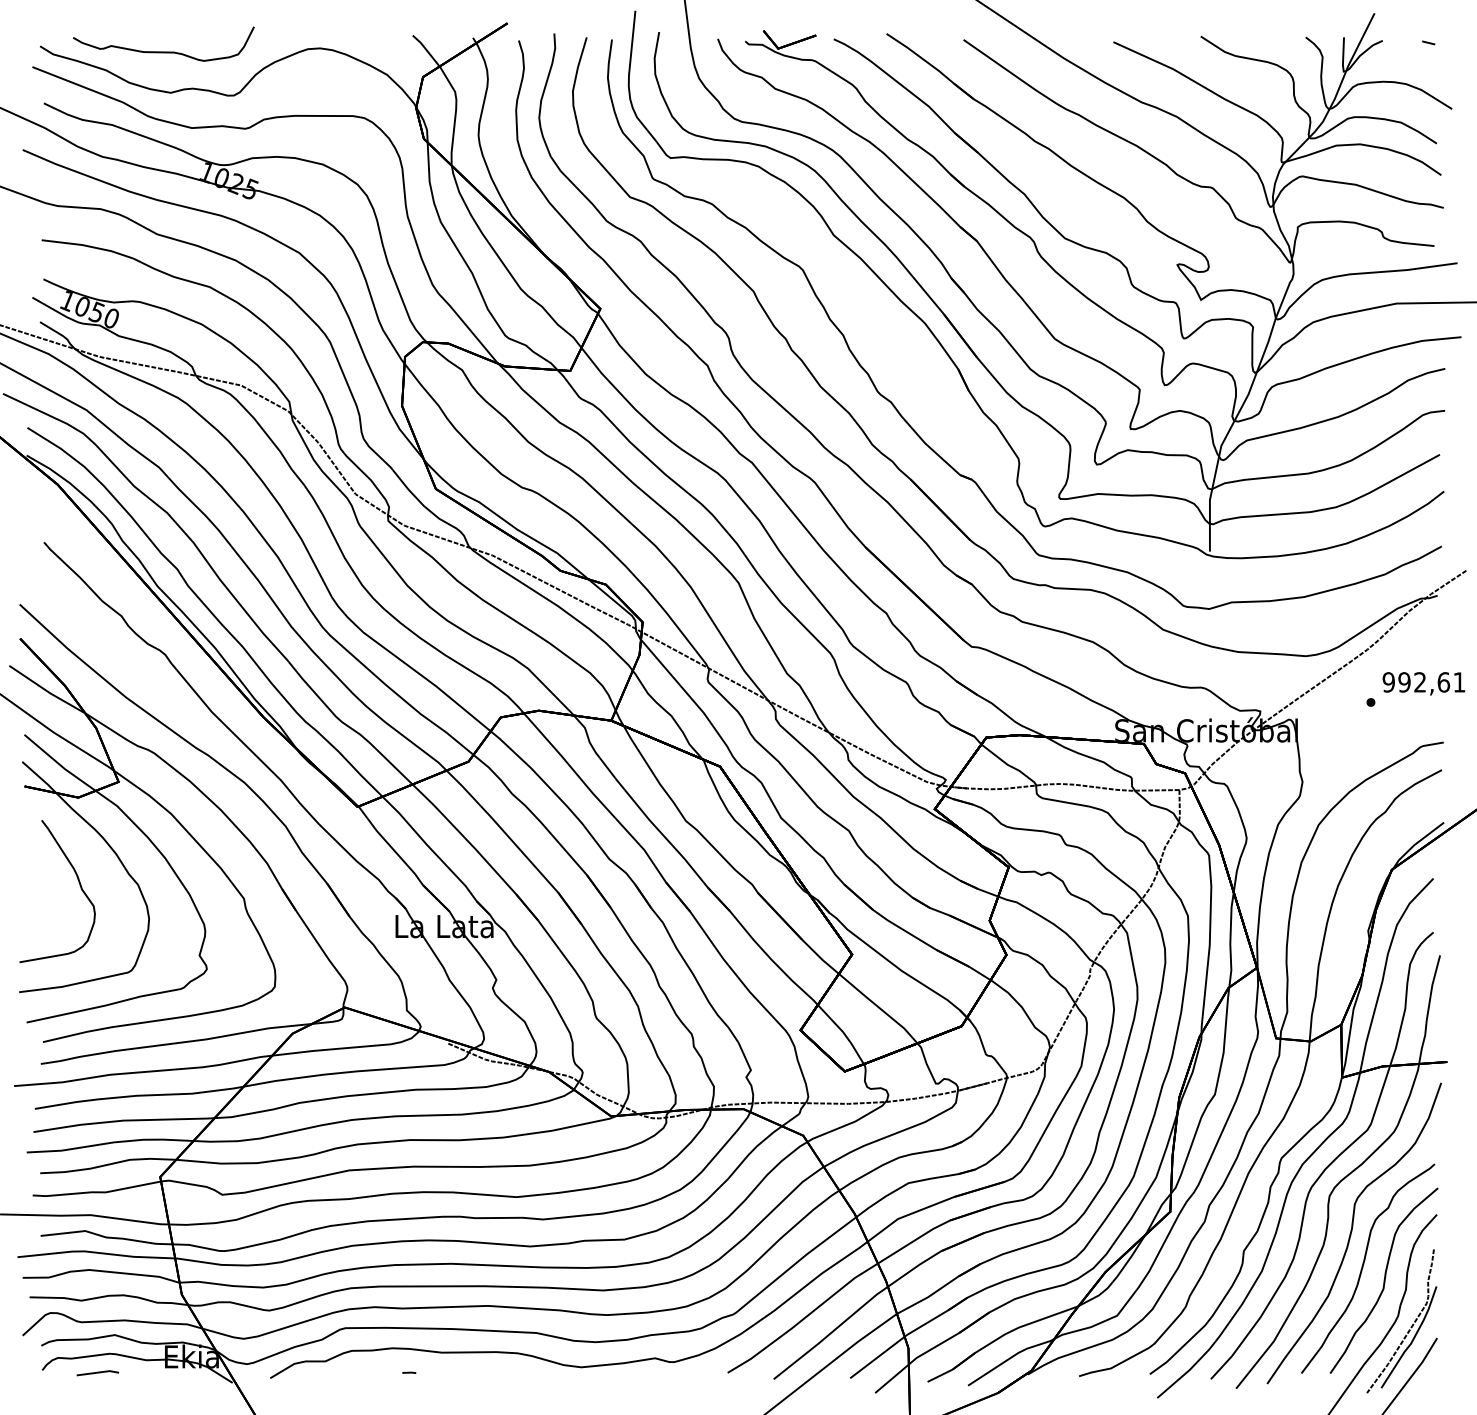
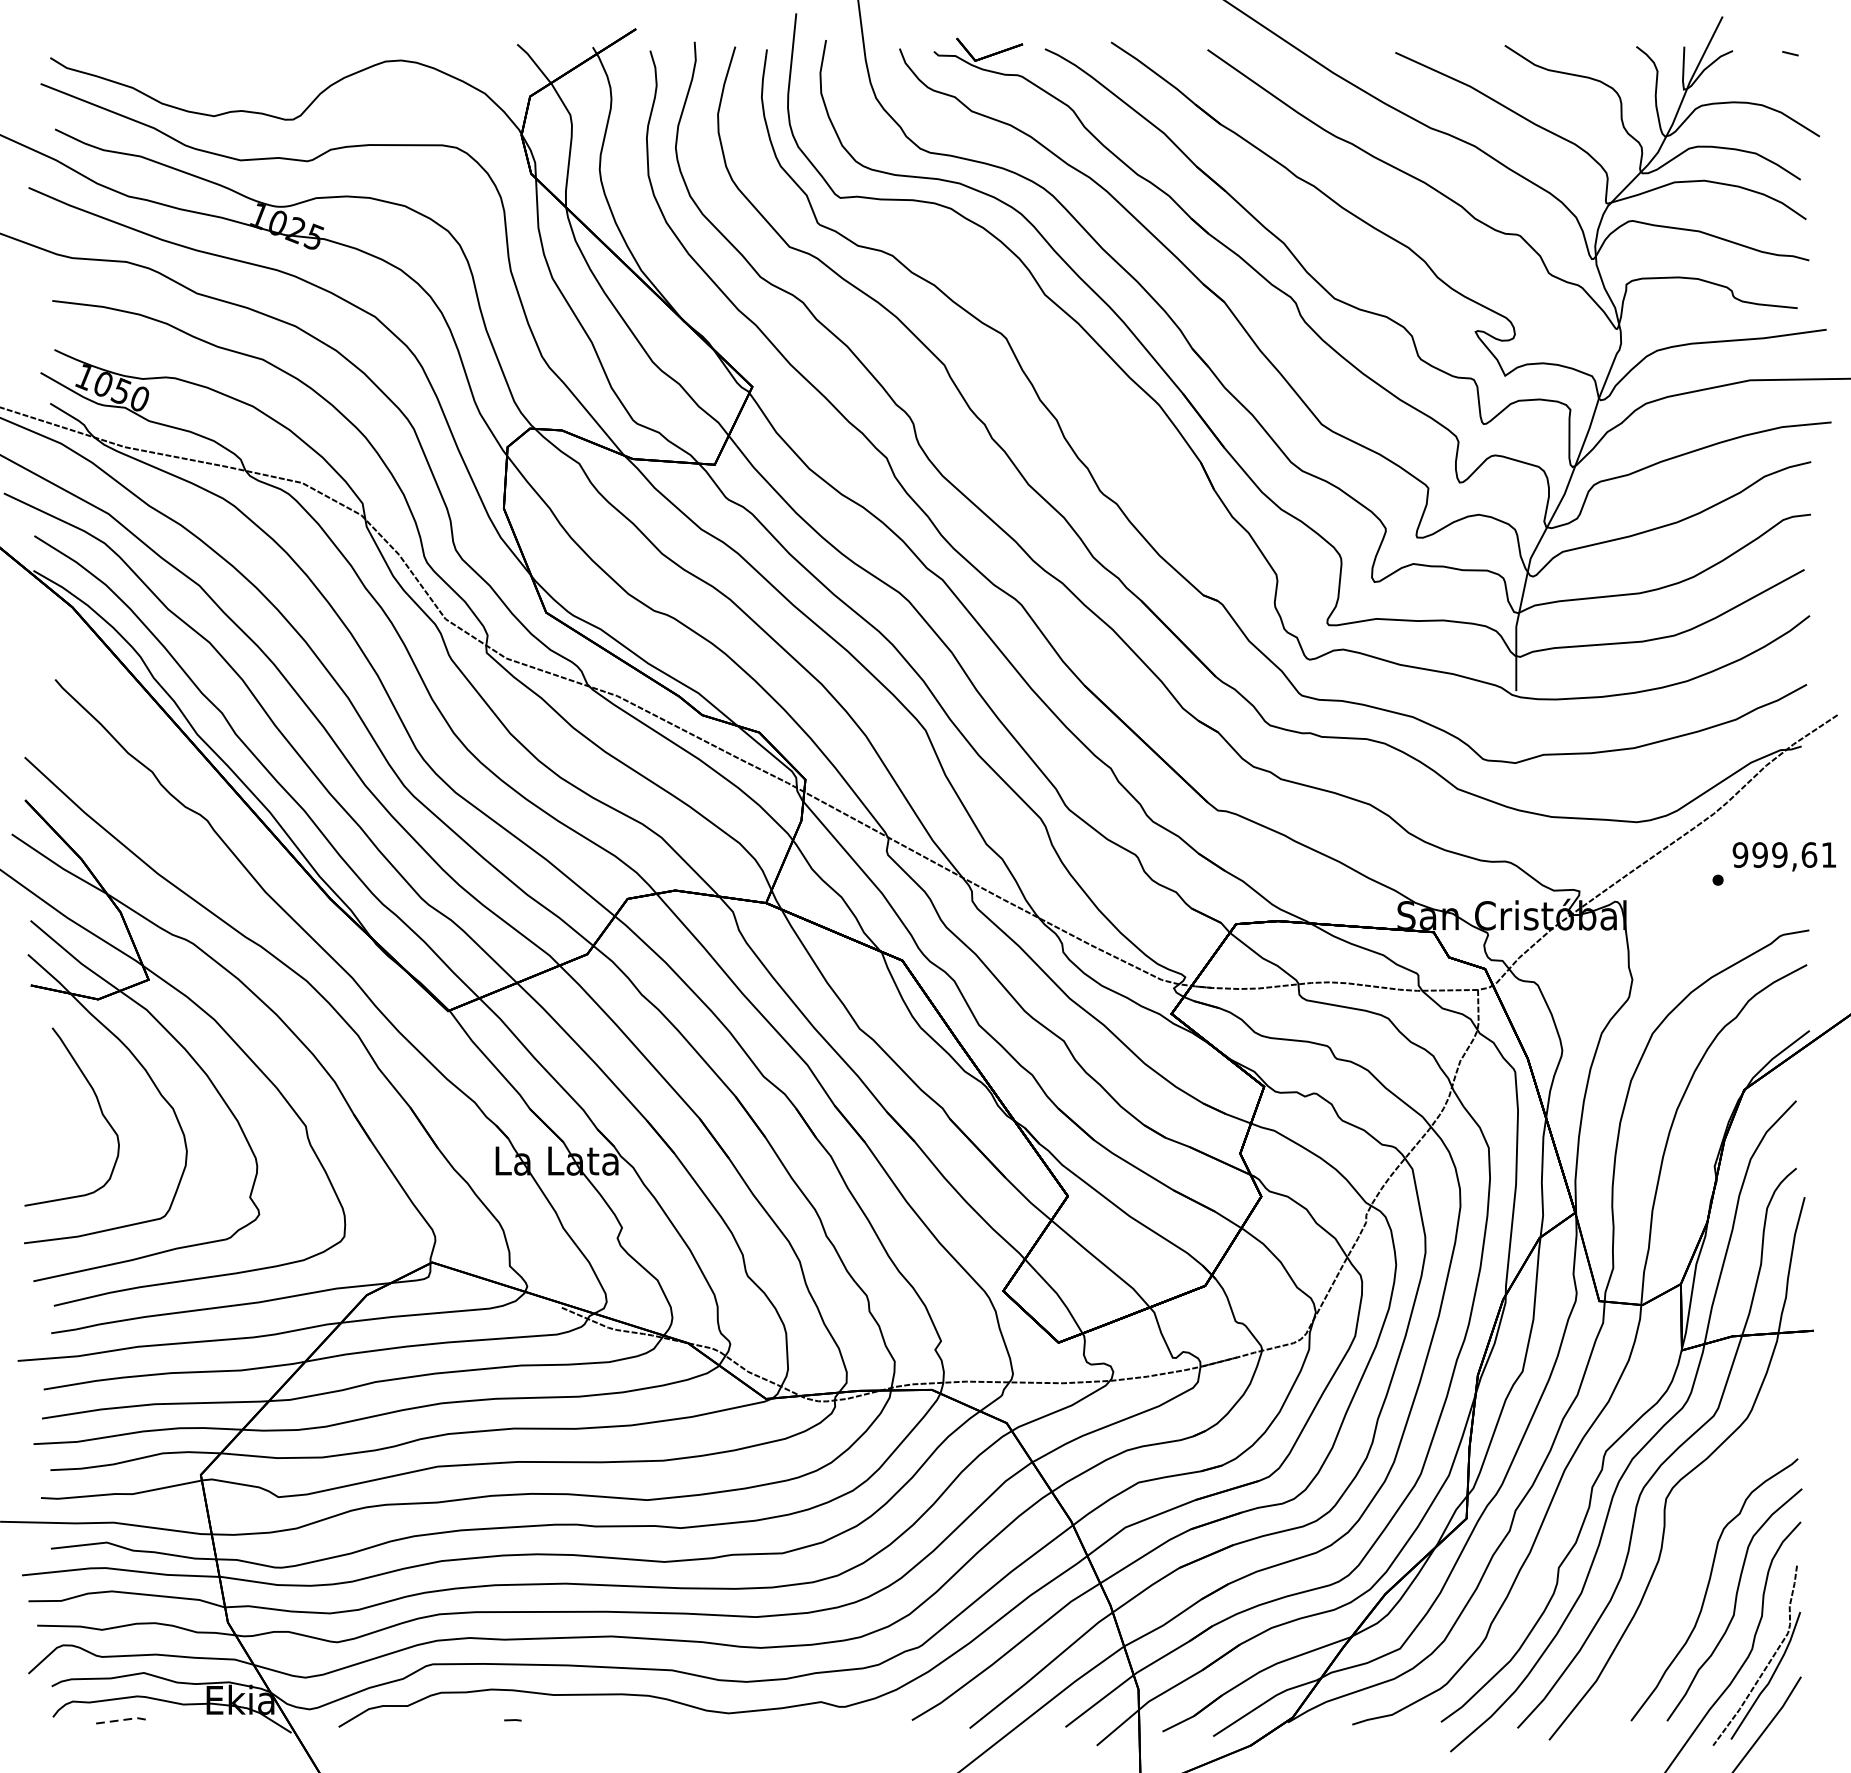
curve: (163, 51) -> (204, 64), removed
text: (1420, 682) -> (1780, 855), 992,61 -> 999,61
curve: (1351, 1233) -> (1693, 1545), removed
line: (98, 1372) -> (123, 1719), solid -> dashed

